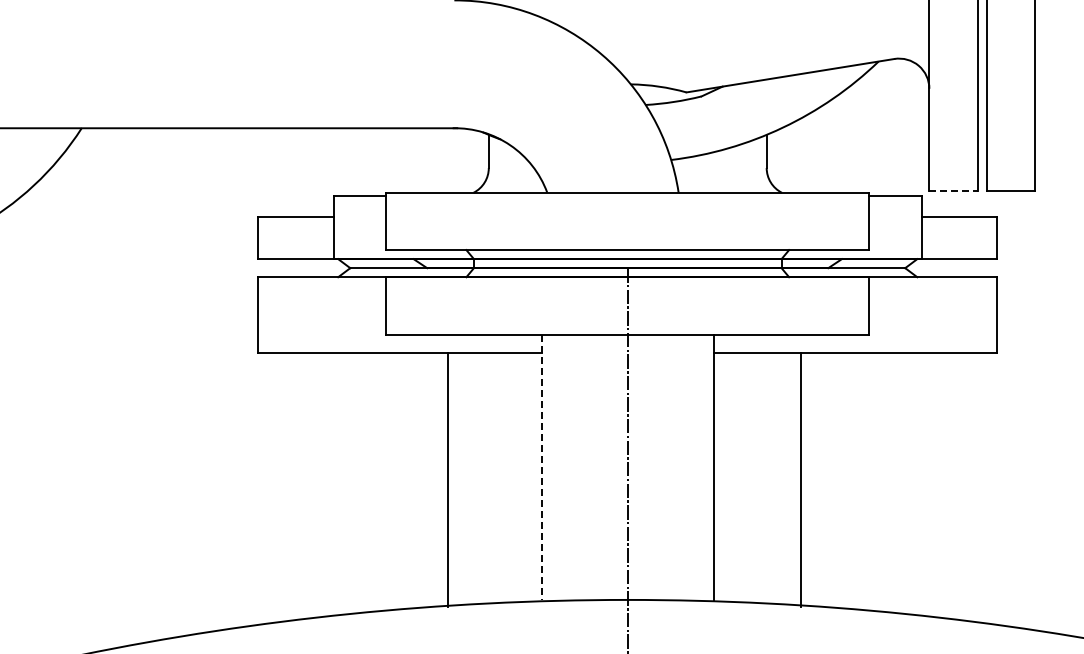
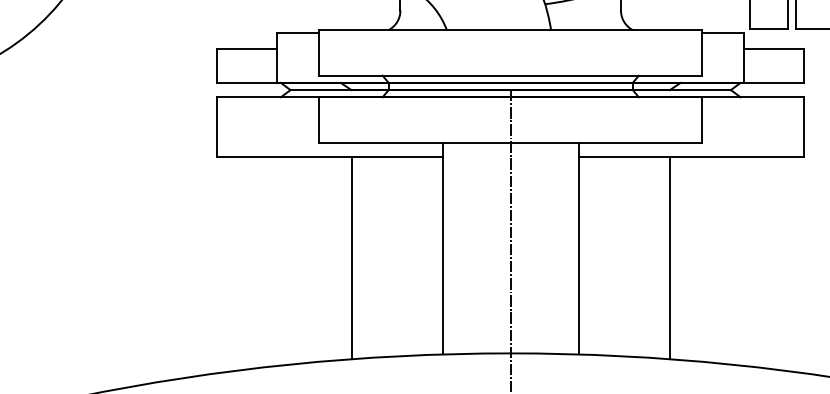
line: (954, 190) -> (770, 28), dashed -> solid
line: (541, 467) -> (442, 248), dashed -> solid
line: (448, 479) -> (351, 257), moved
line: (801, 479) -> (670, 257), moved

